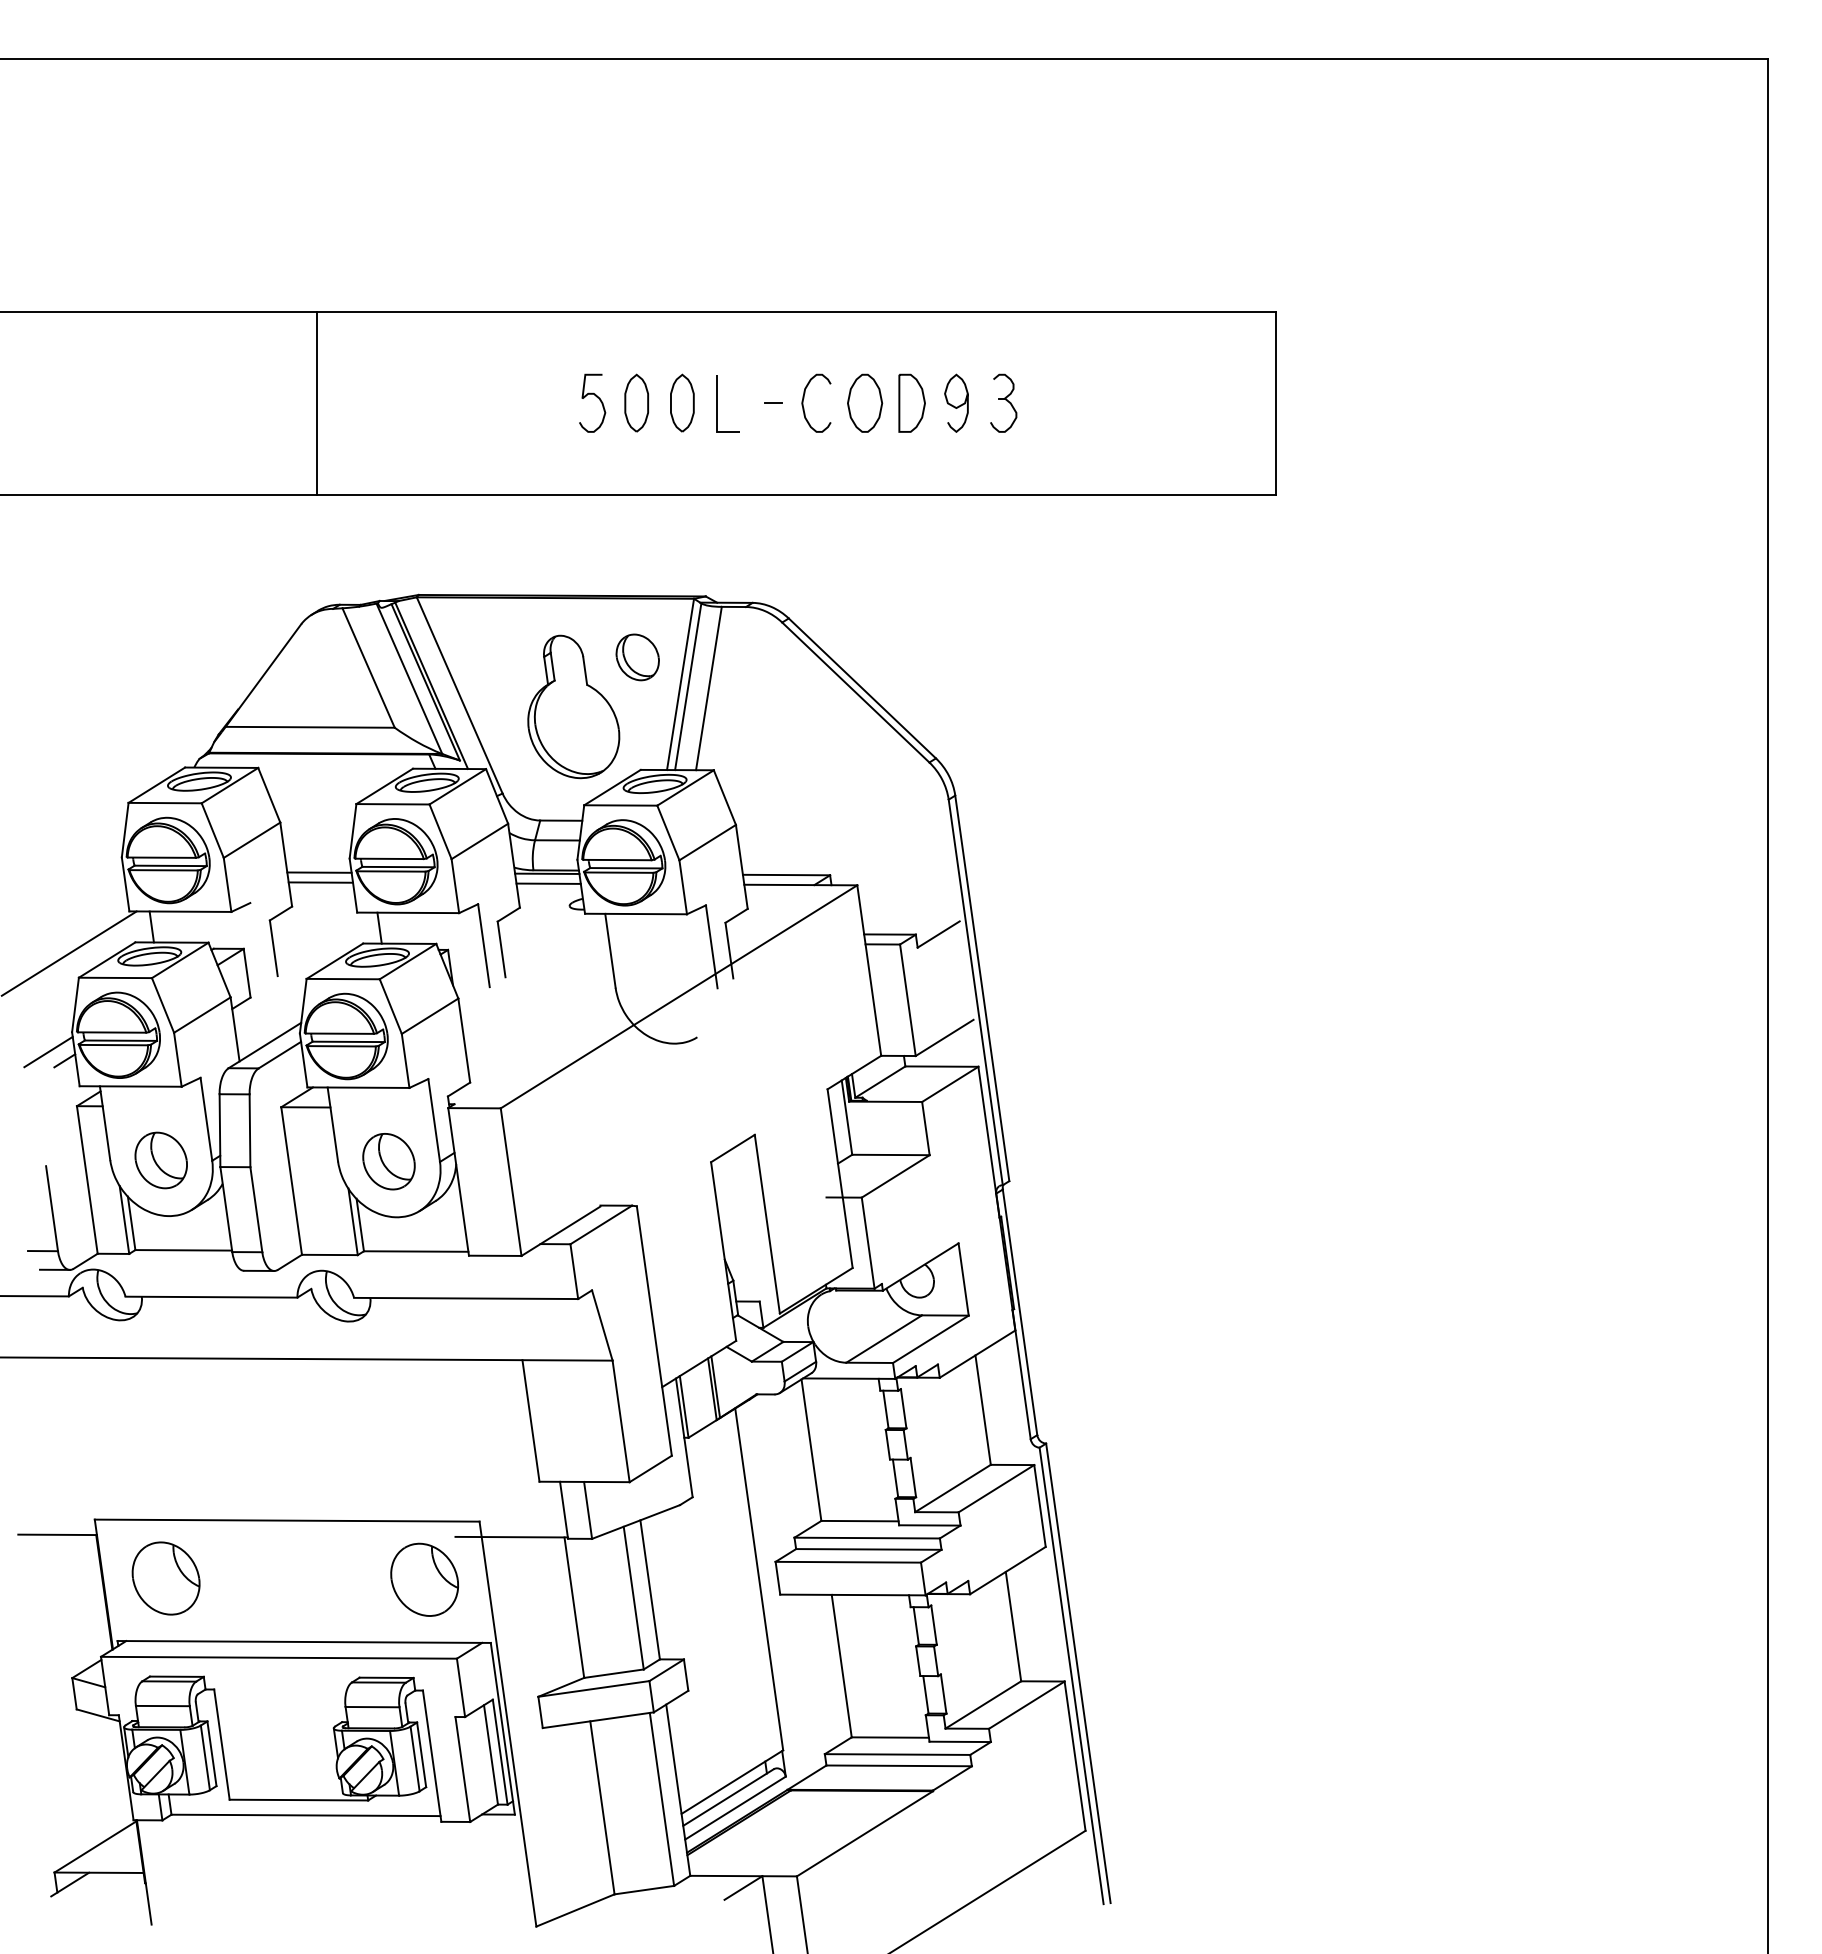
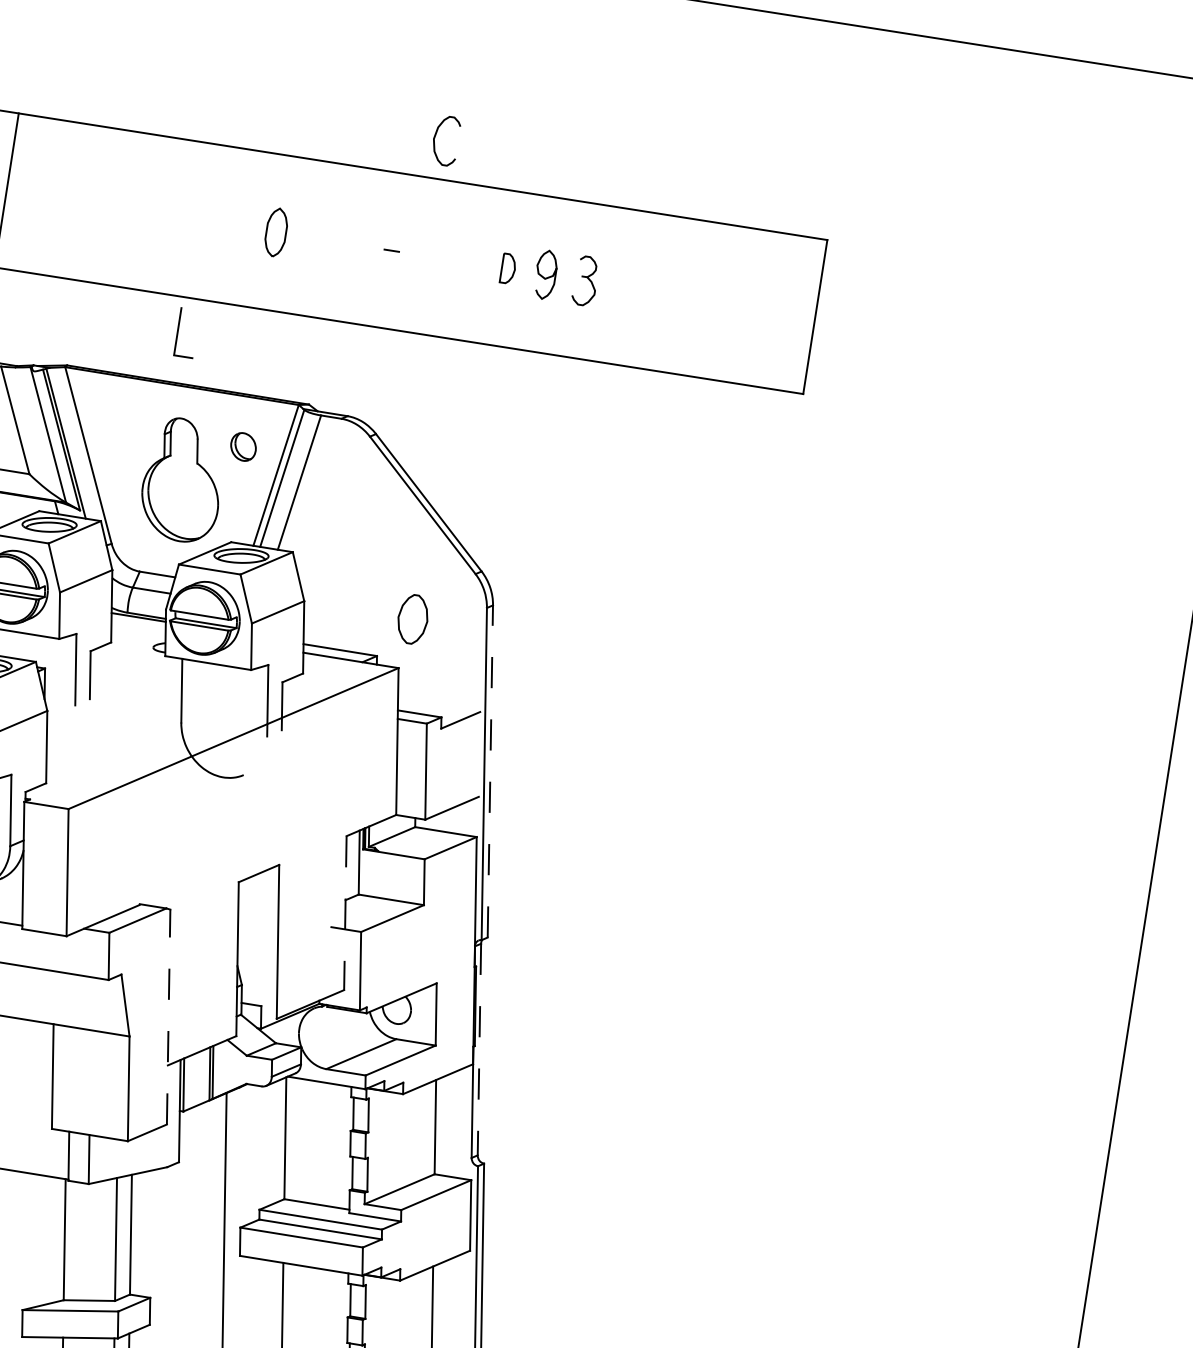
curve: (596, 397) -> (243, 222), removed
curve: (804, 398) -> (436, 135), moved
part: (682, 402) -> (314, 237), removed
part: (865, 402) -> (413, 618), moved
part: (911, 402) -> (508, 268), size x0.6
line: (717, 403) -> (178, 331), moved
part: (637, 657) -> (243, 447), size x0.7
line: (548, 883) -> (138, 625), removed
line: (982, 988) -> (490, 771), solid -> dashed
line: (840, 1179) -> (345, 913), solid -> dashed
line: (1020, 1312) -> (479, 1049), solid -> dashed
line: (654, 1331) -> (168, 1017), solid -> dashed

